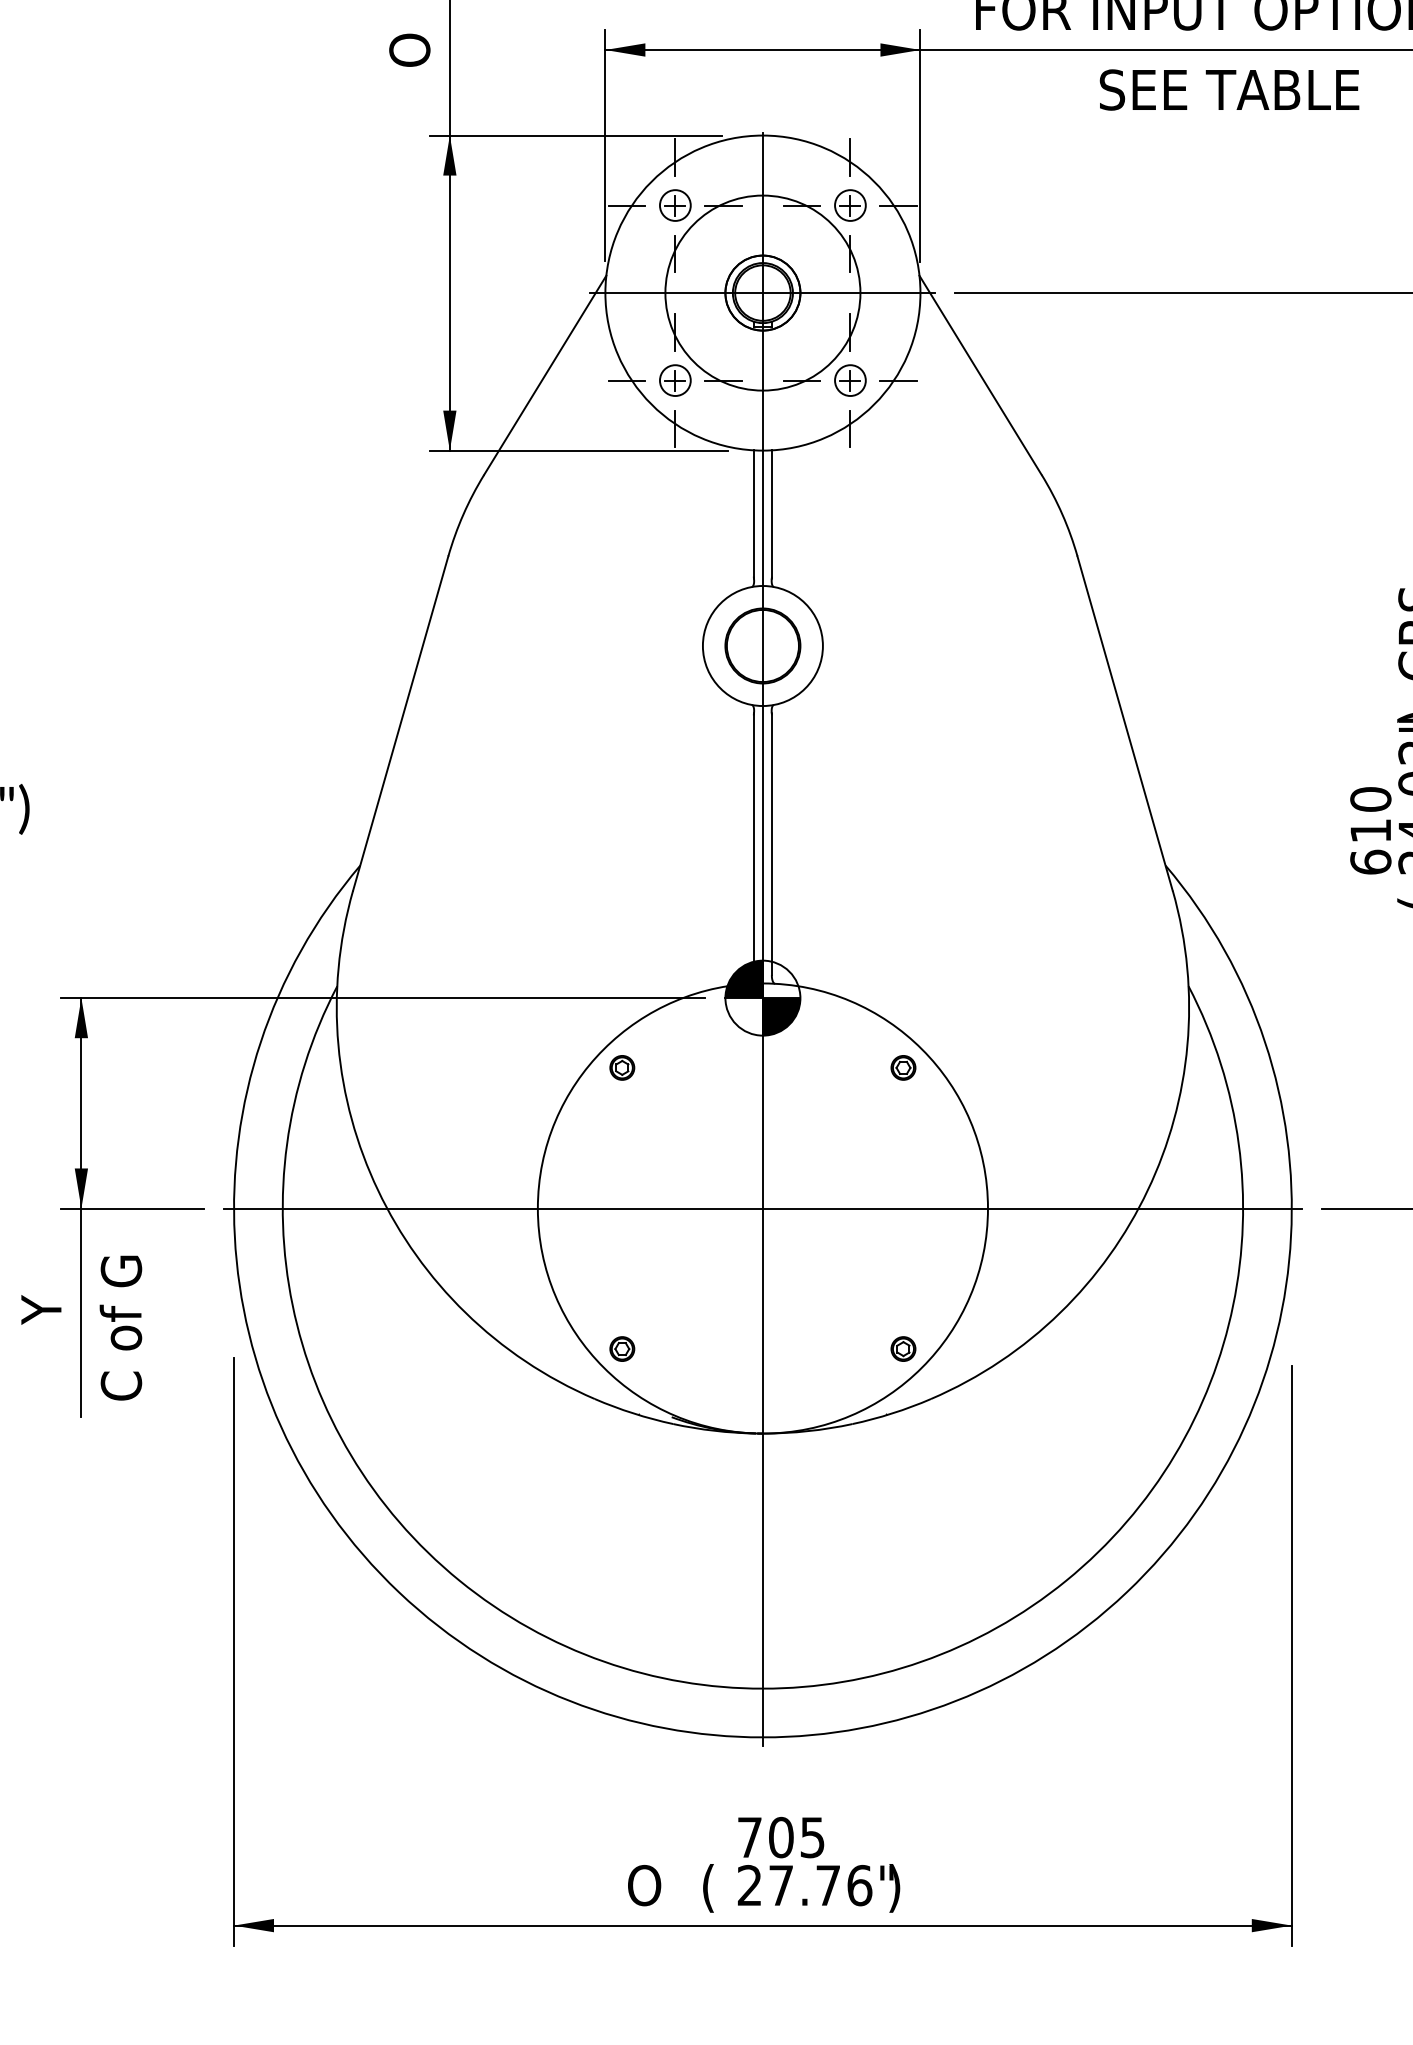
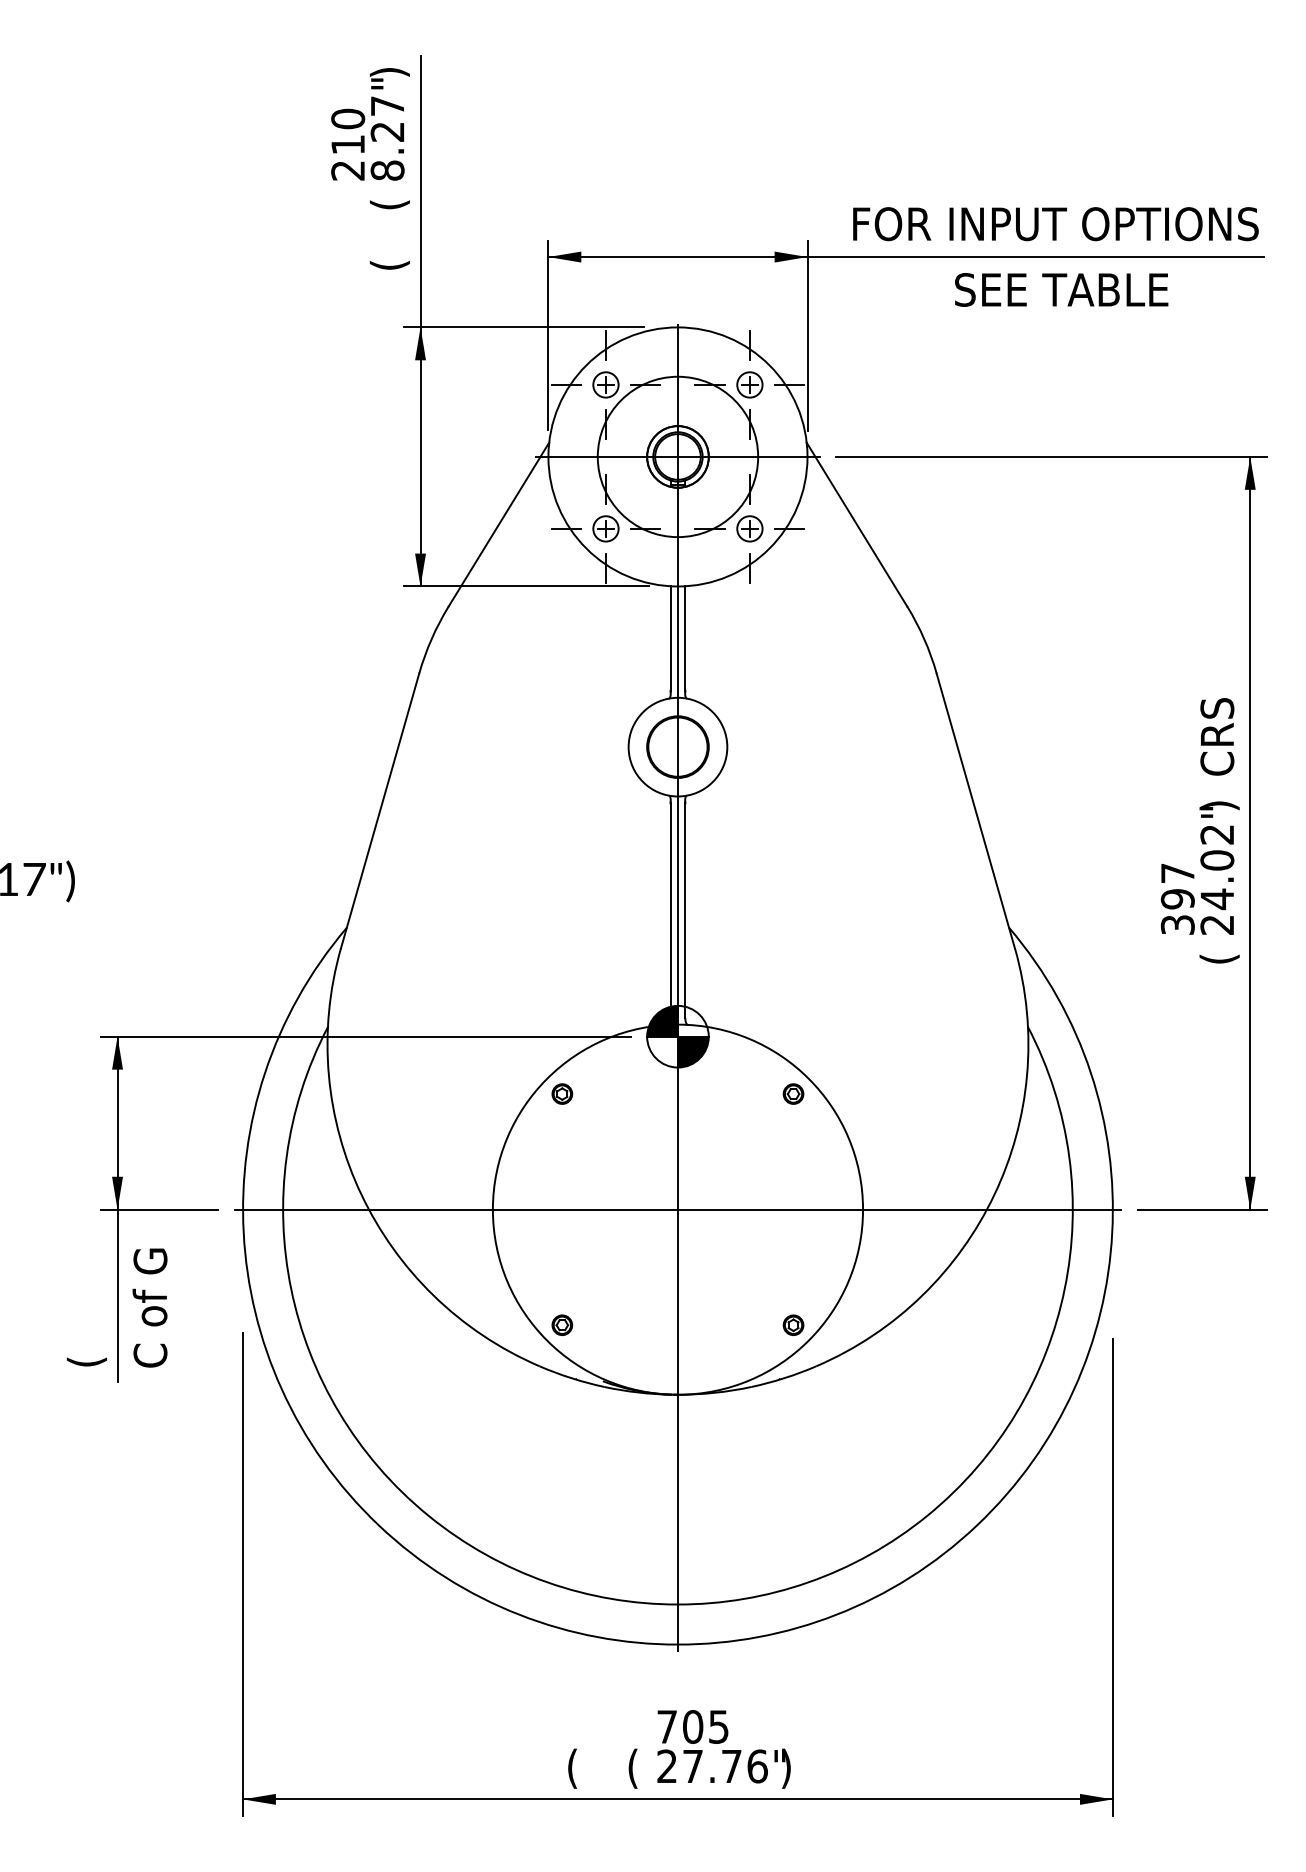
text: (412, 49) -> (389, 256), O -> (
text: (1370, 830) -> (1177, 898), 610 -> 397
text: (43, 1346) -> (86, 1323), Y -> (
text: (644, 1888) -> (580, 1768), O -> (

